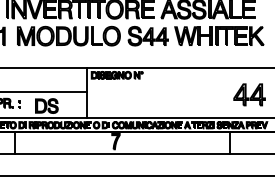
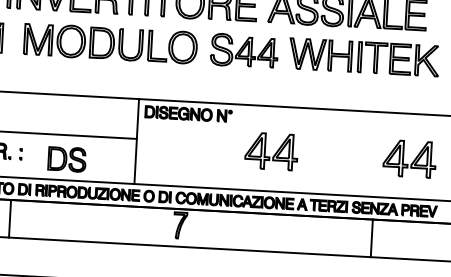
part: (167, 94) -> (271, 150), added

